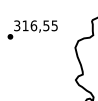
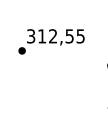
text: (33, 25) -> (52, 35), 316,55 -> 312,55

